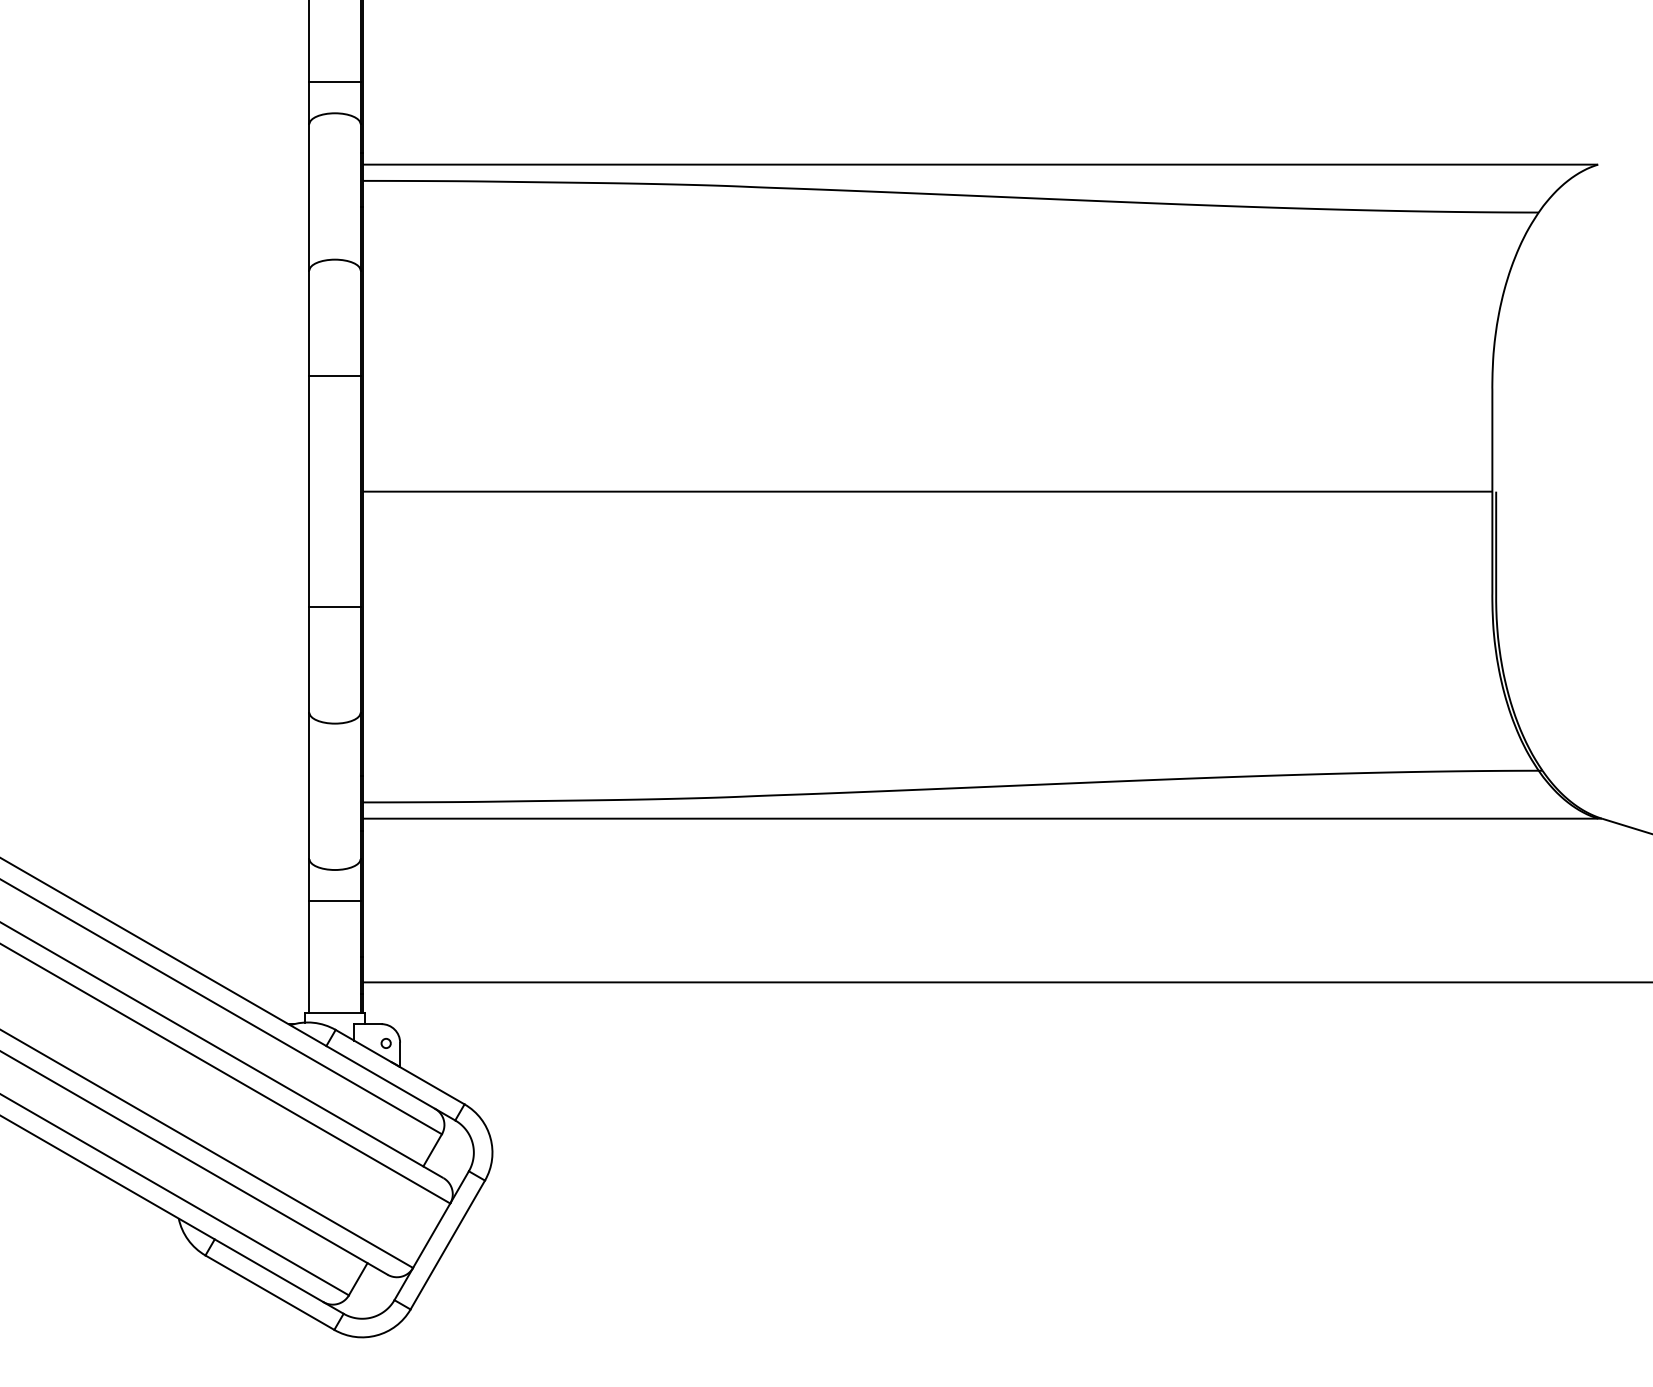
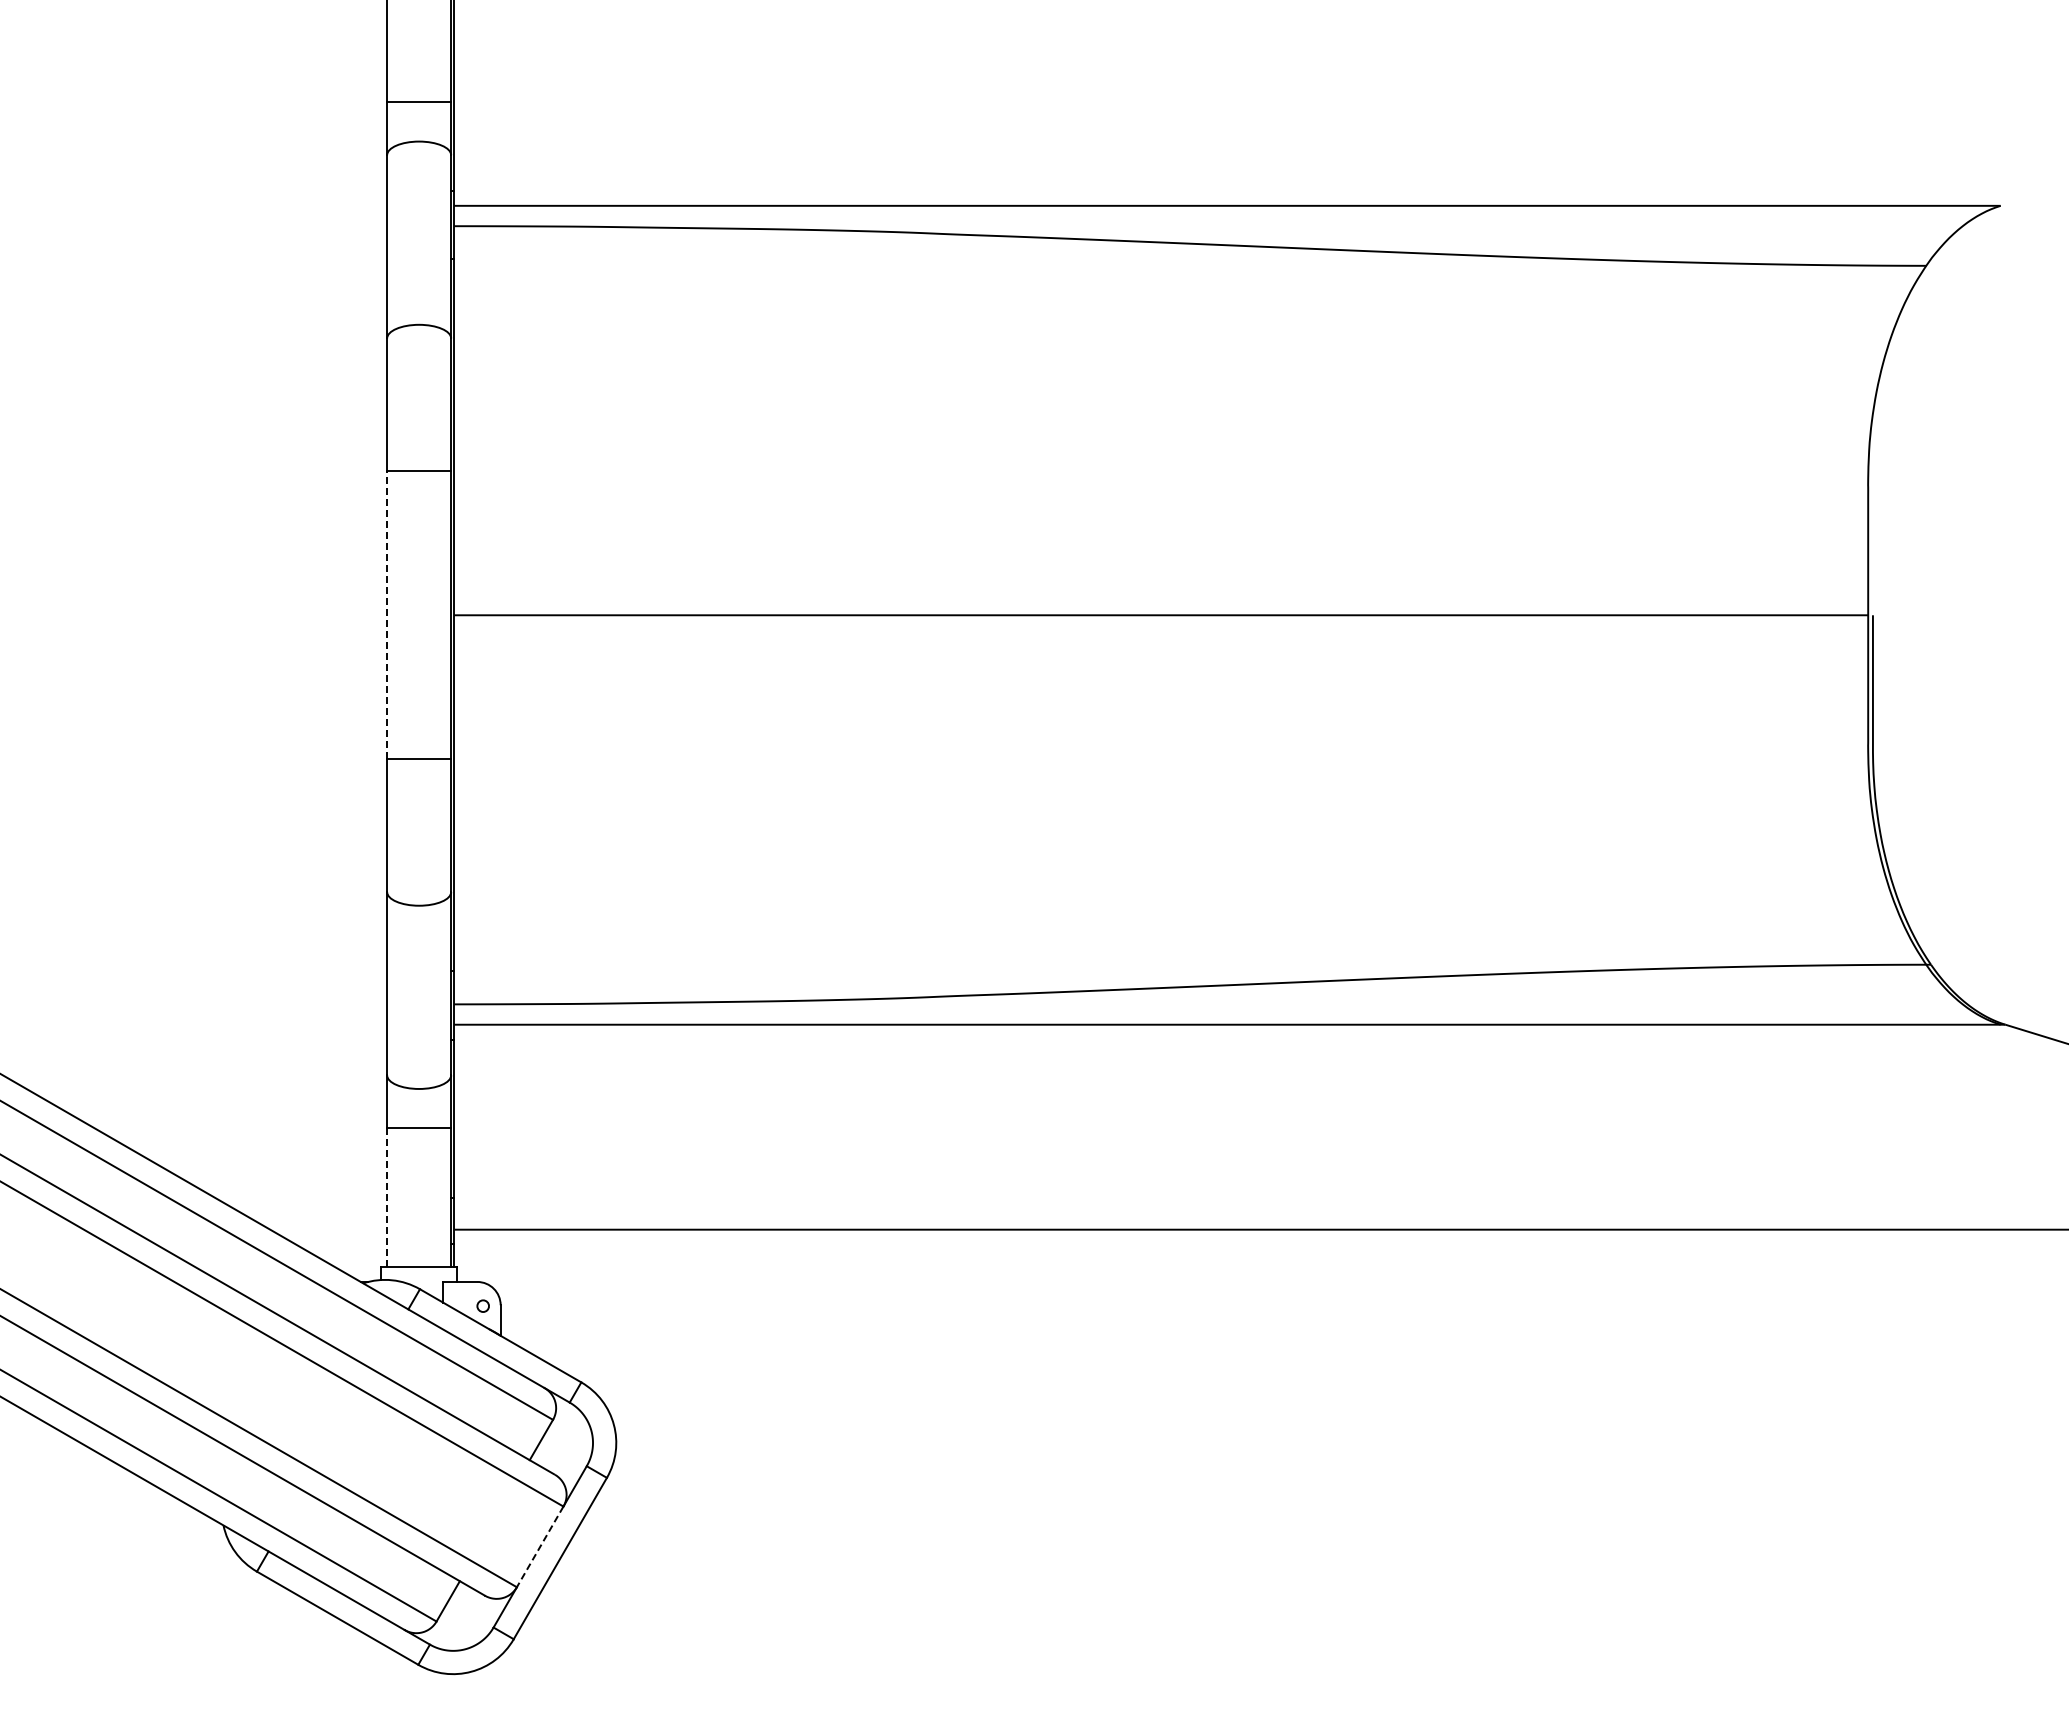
line: (309, 491) -> (387, 614), solid -> dashed
line: (309, 956) -> (387, 1197), solid -> dashed
line: (431, 1235) -> (540, 1546), solid -> dashed

